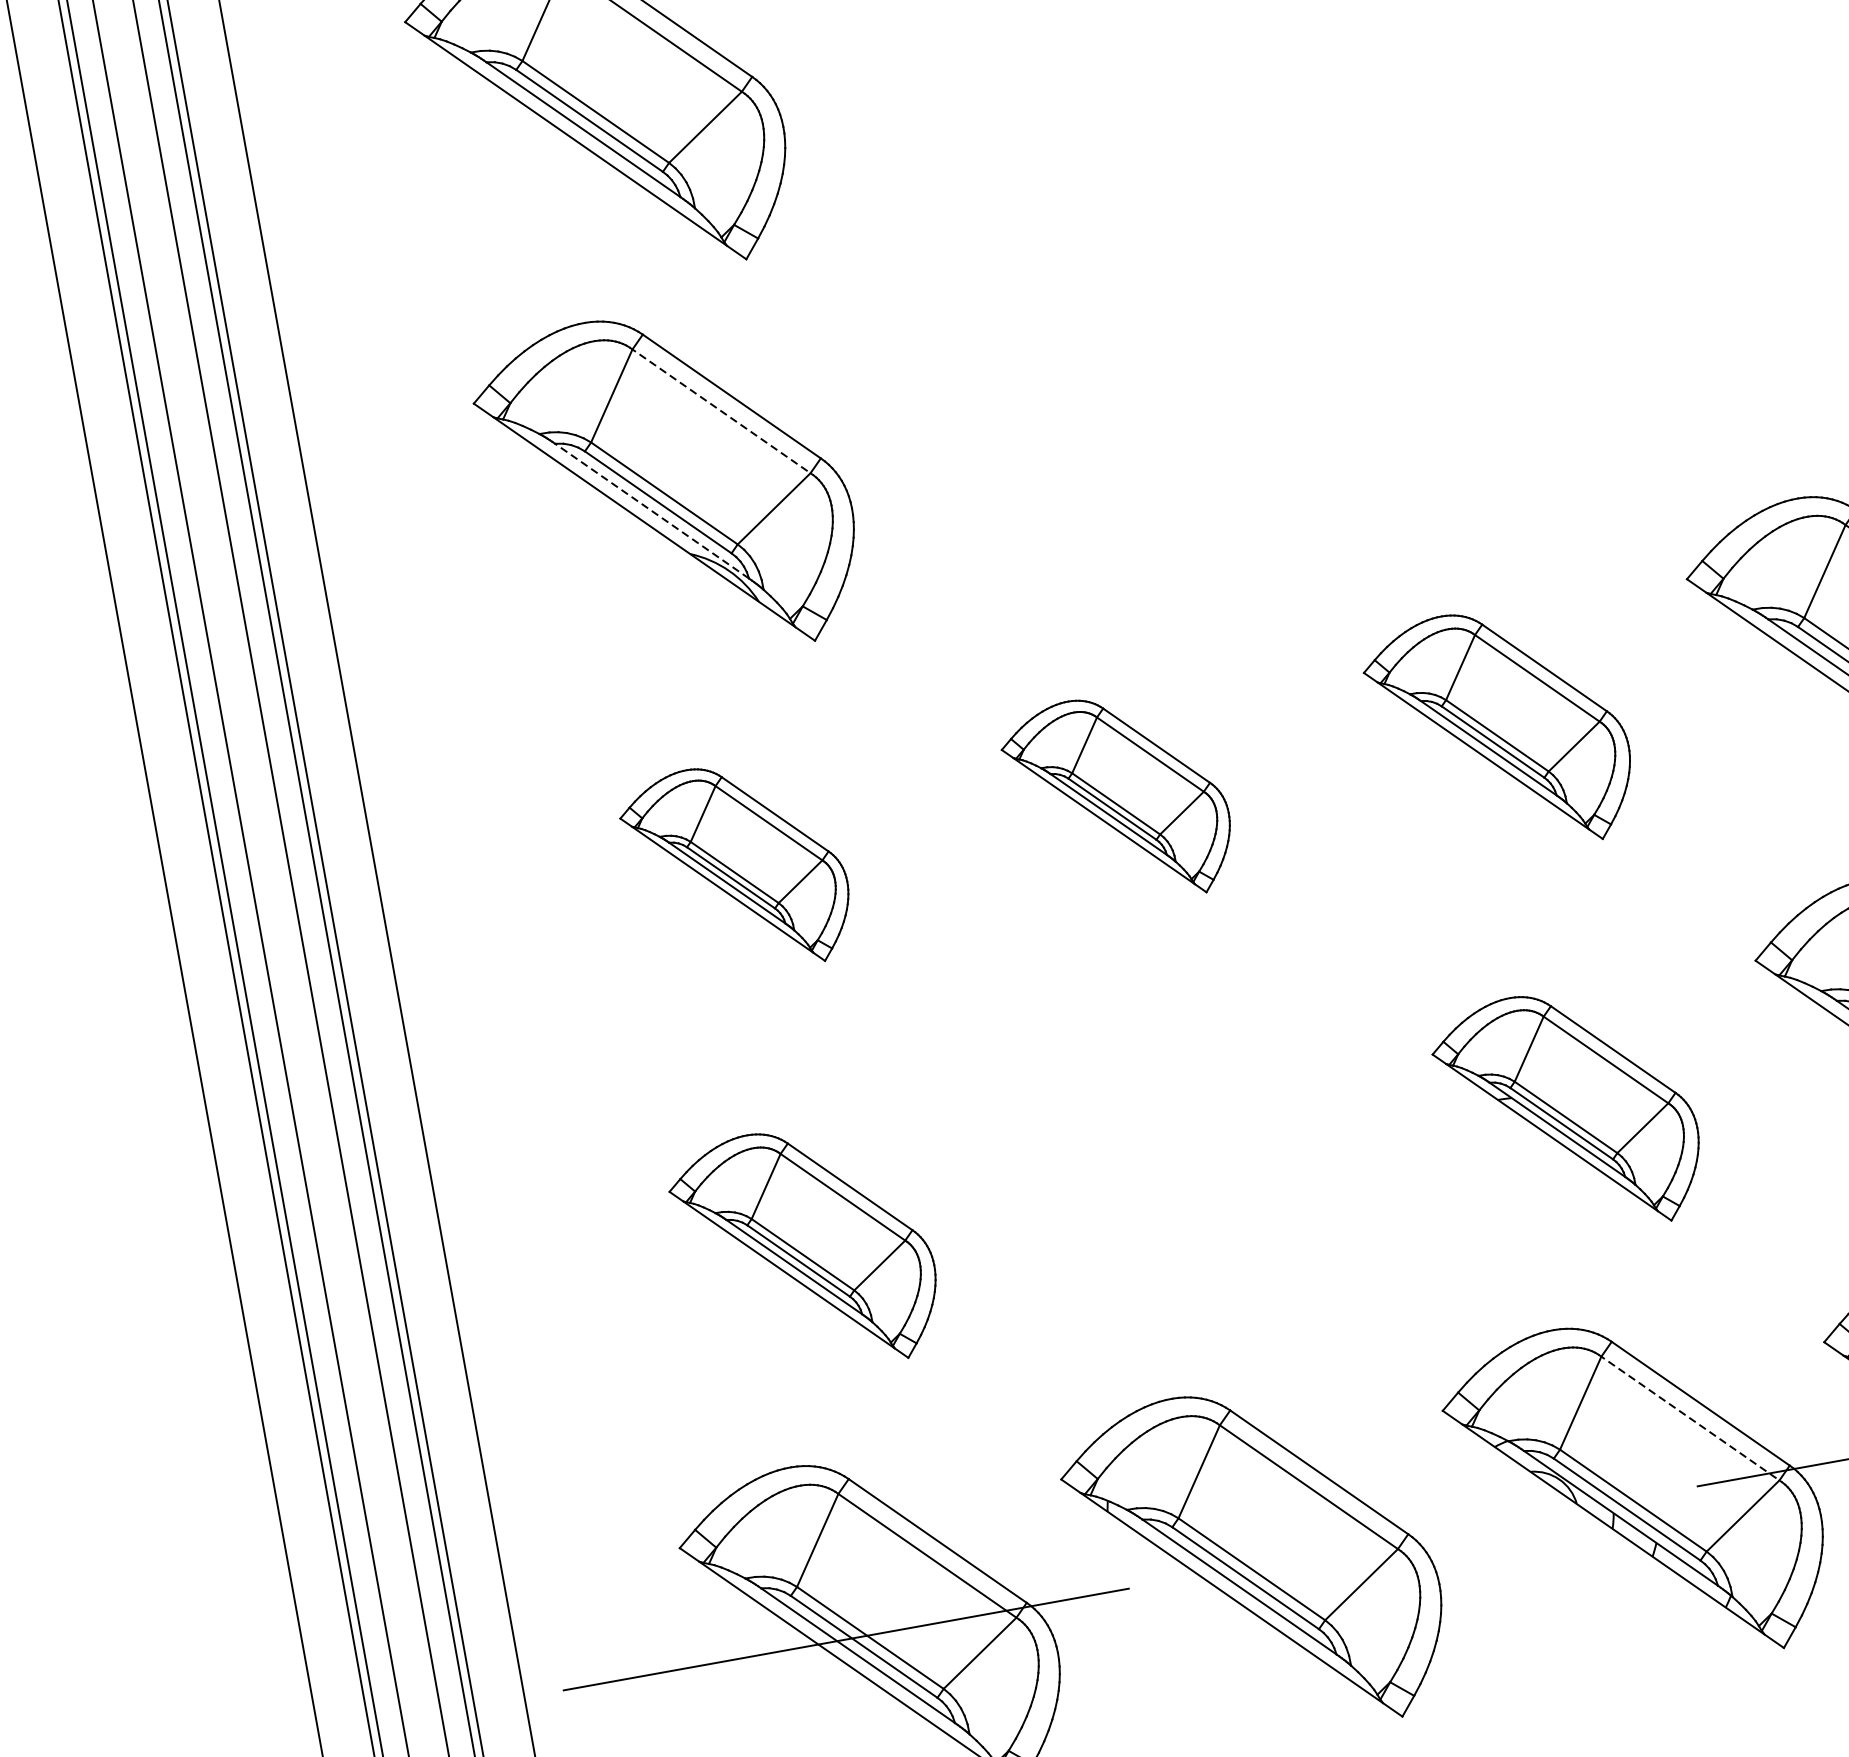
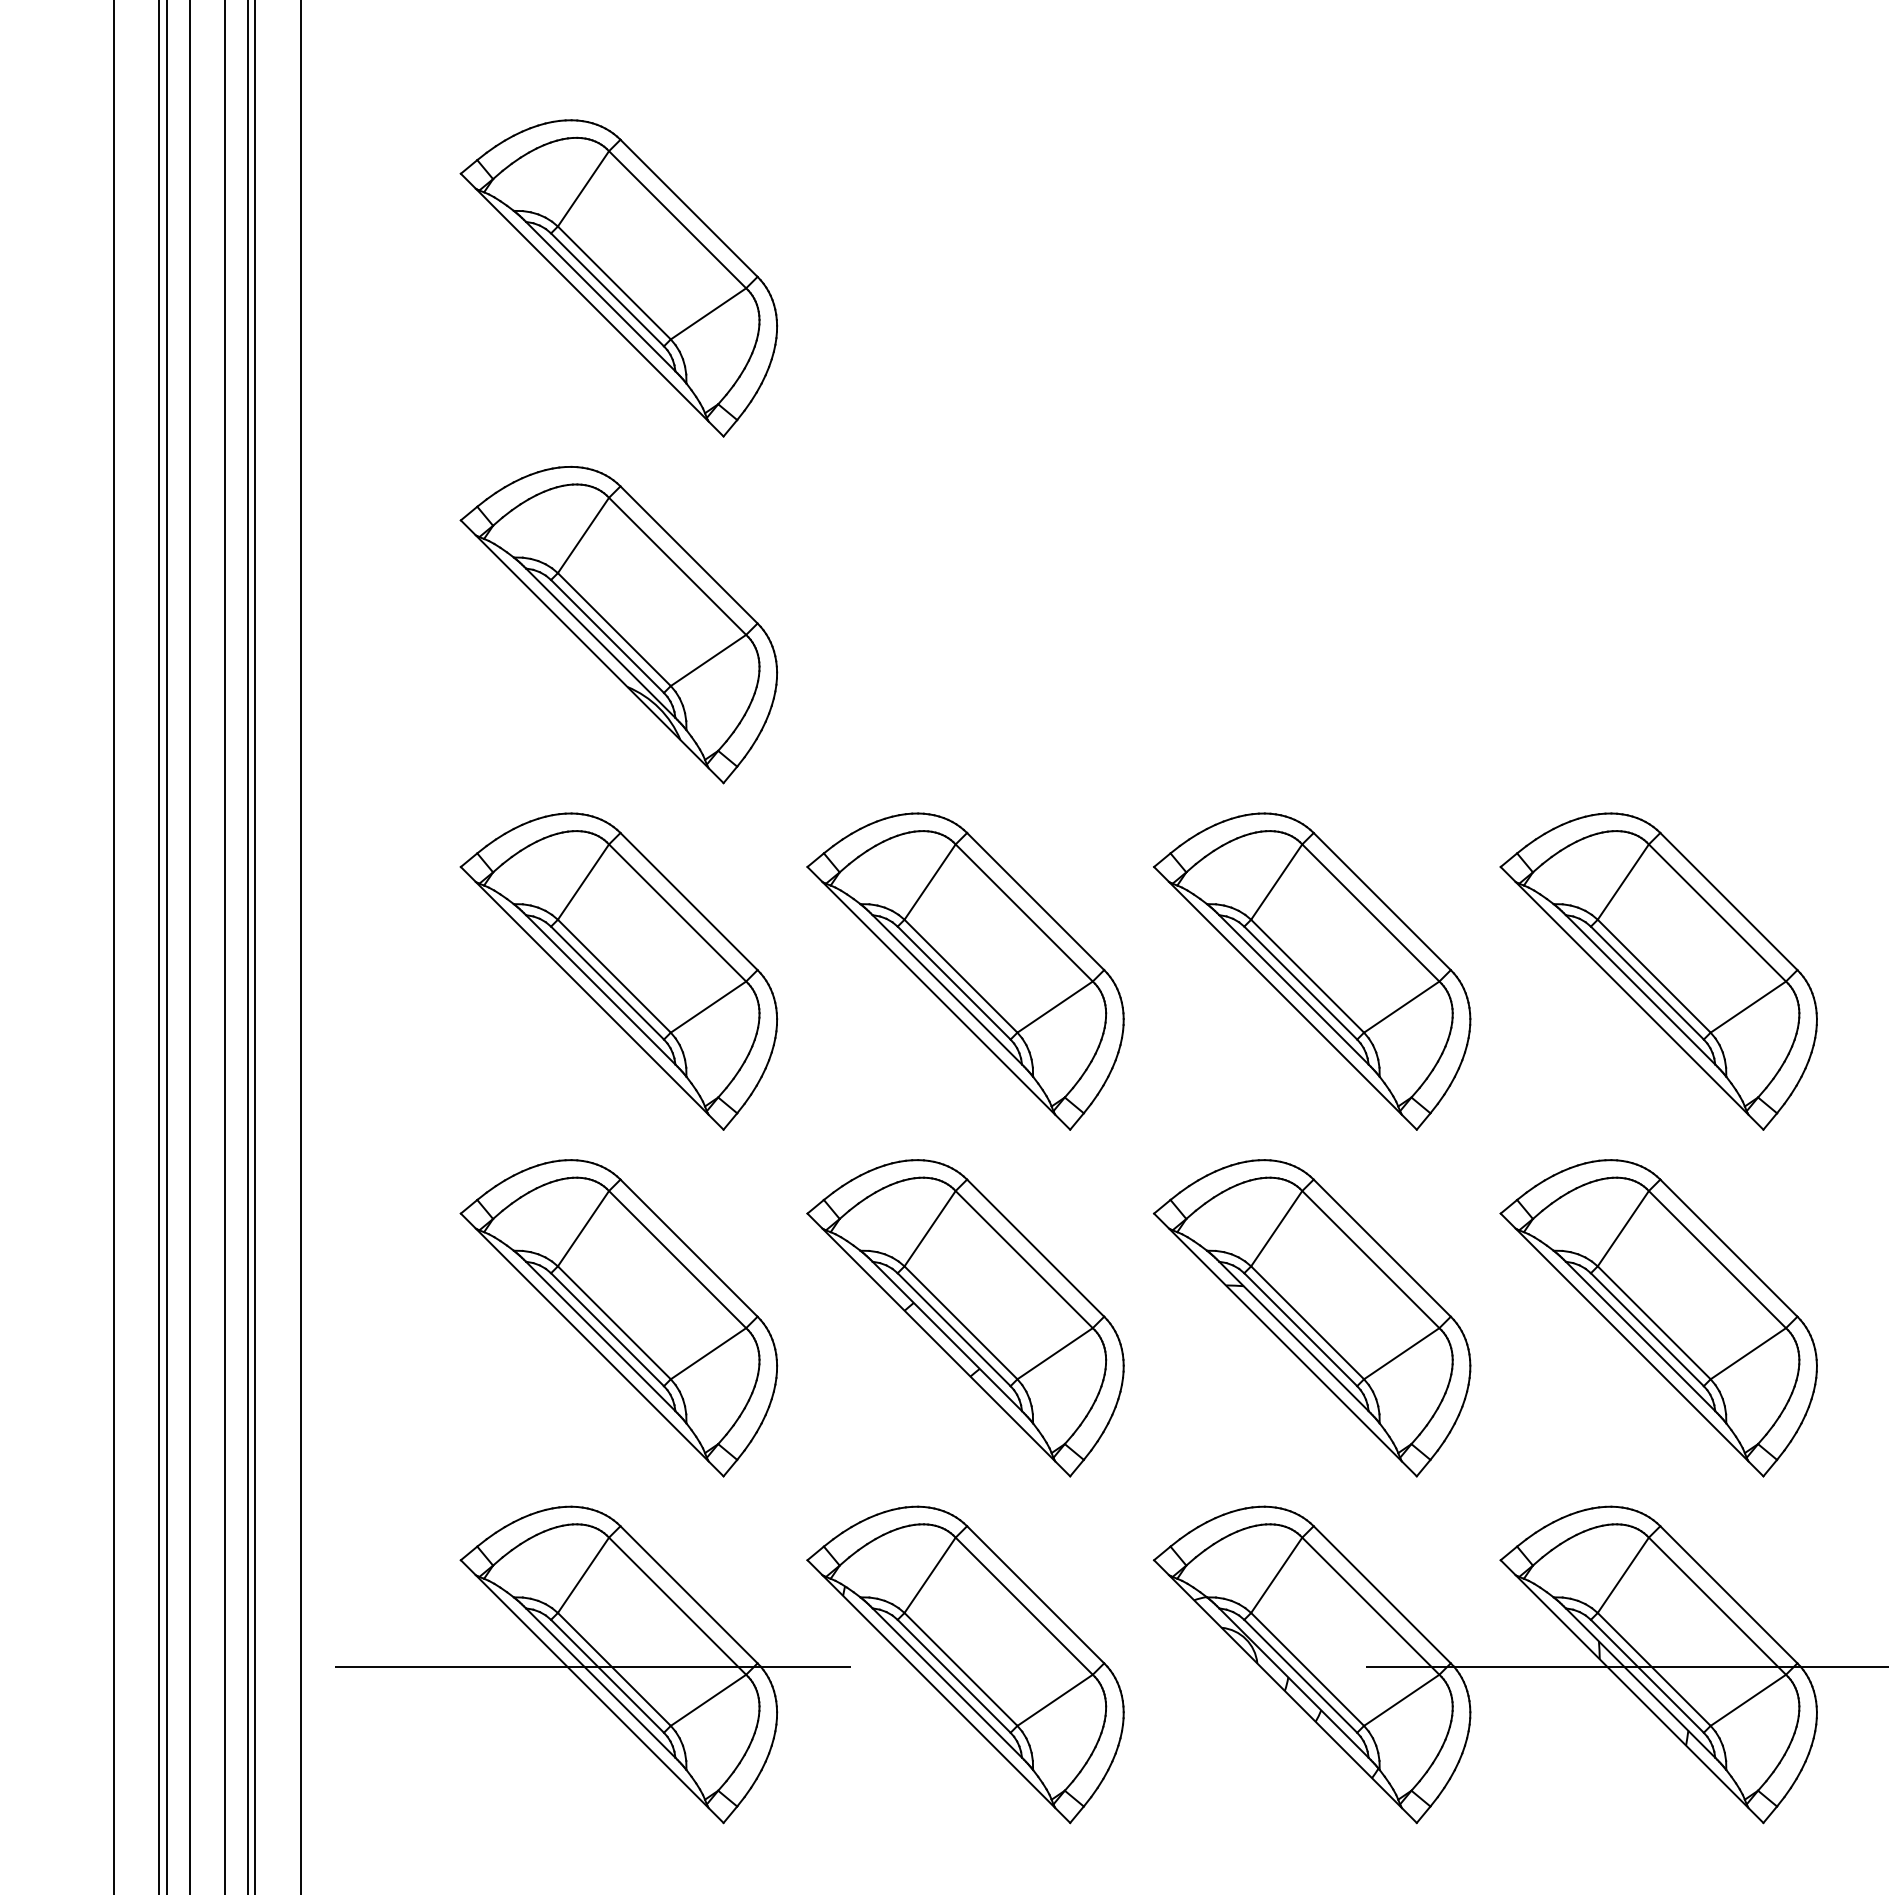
line: (721, 411) -> (677, 566), dashed -> solid
line: (651, 511) -> (600, 643), dashed -> solid
part: (1500, 731) -> (1312, 971), size x1.43
part: (1118, 800) -> (965, 971), size x1.67
part: (736, 868) -> (618, 971), size x1.67
part: (1569, 1113) -> (1312, 1318), size x1.43
part: (1187, 1182) -> (965, 1318), added
part: (805, 1250) -> (618, 1318), size x1.43
line: (1691, 1418) -> (1371, 1606), dashed -> solid

